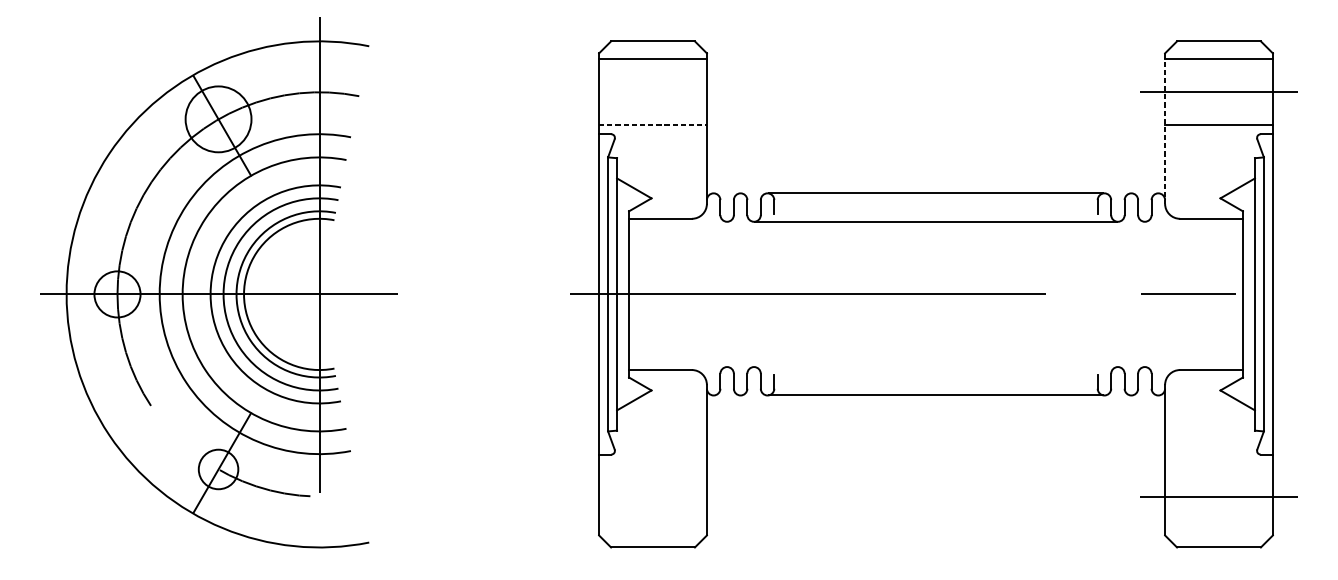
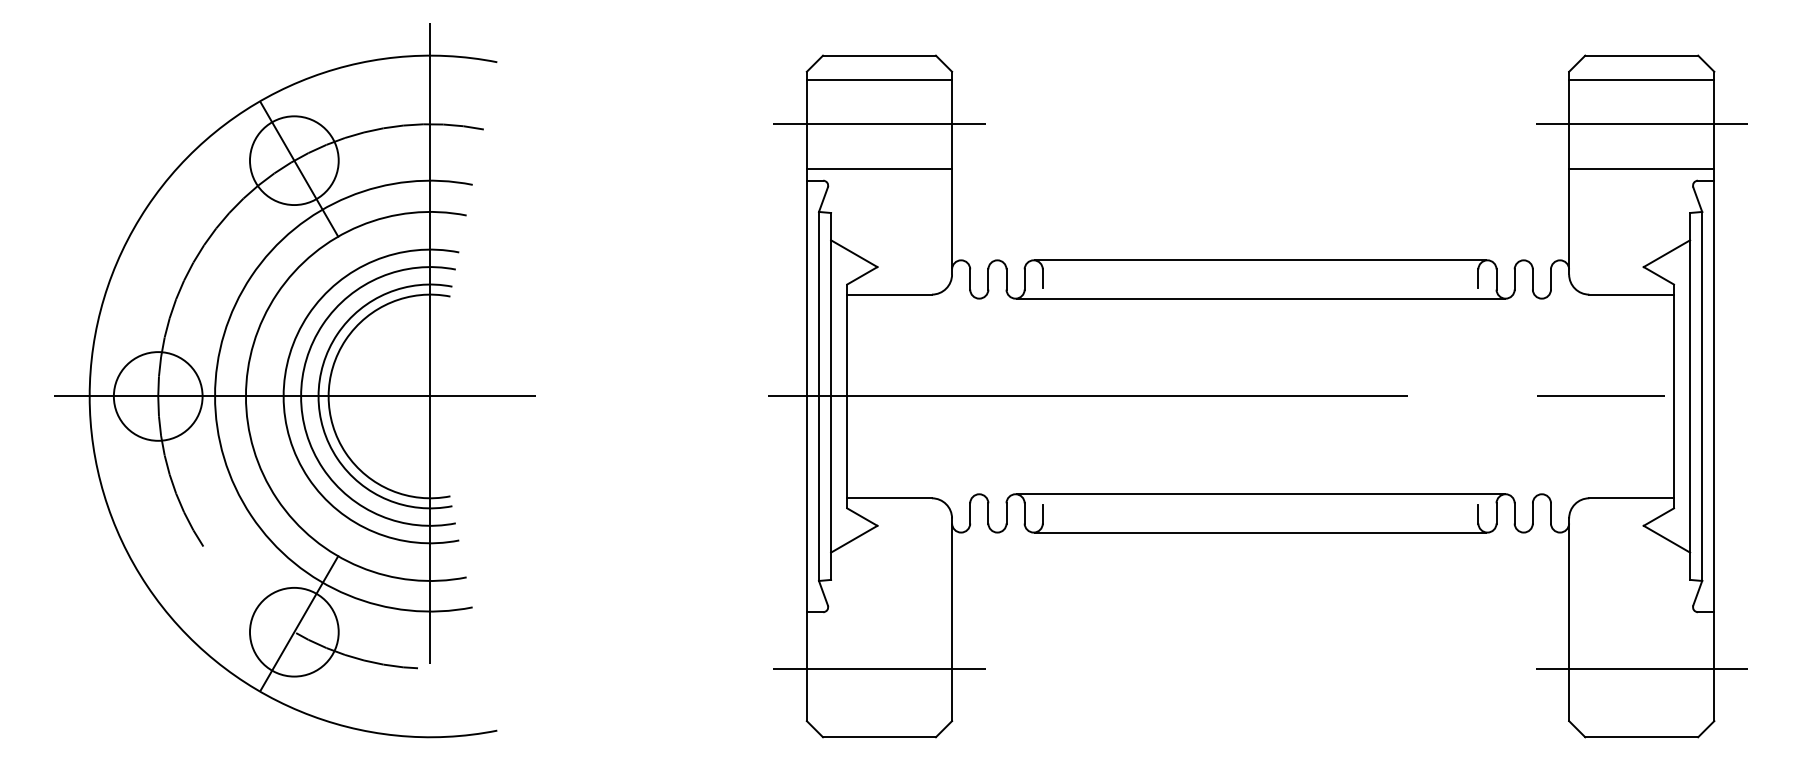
line: (653, 92) -> (879, 124), added
line: (653, 125) -> (879, 168), dashed -> solid
line: (1165, 128) -> (1569, 173), dashed -> solid
circle: (116, 294) -> (157, 396), size x1.43
line: (935, 367) -> (1260, 494), added
circle: (217, 468) -> (293, 631), size x1.67
line: (653, 496) -> (879, 668), added

